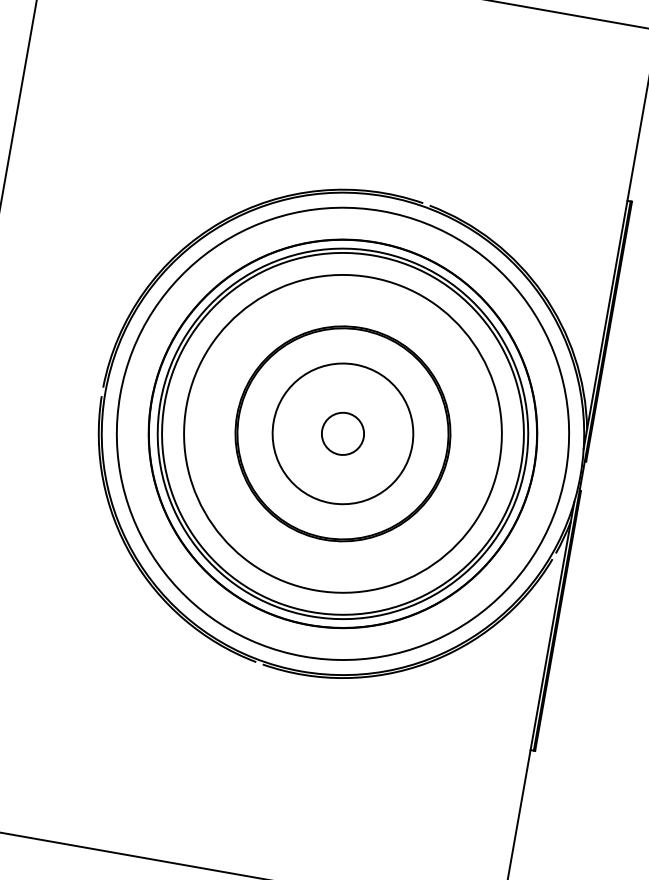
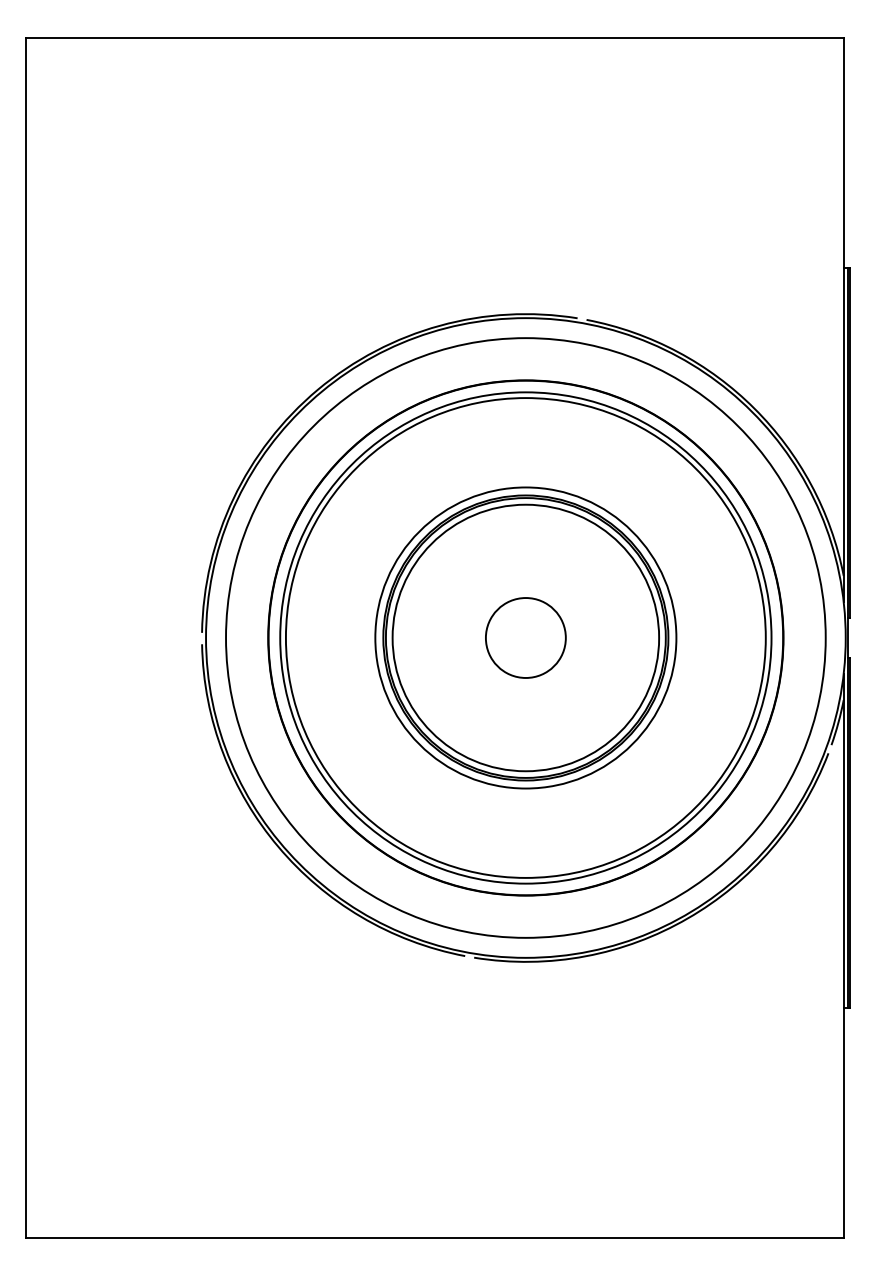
circle: (342, 433) -> (525, 637), size x0.71
circle: (342, 433) -> (525, 637), size x1.43
circle: (342, 433) -> (525, 637), size x1.43

